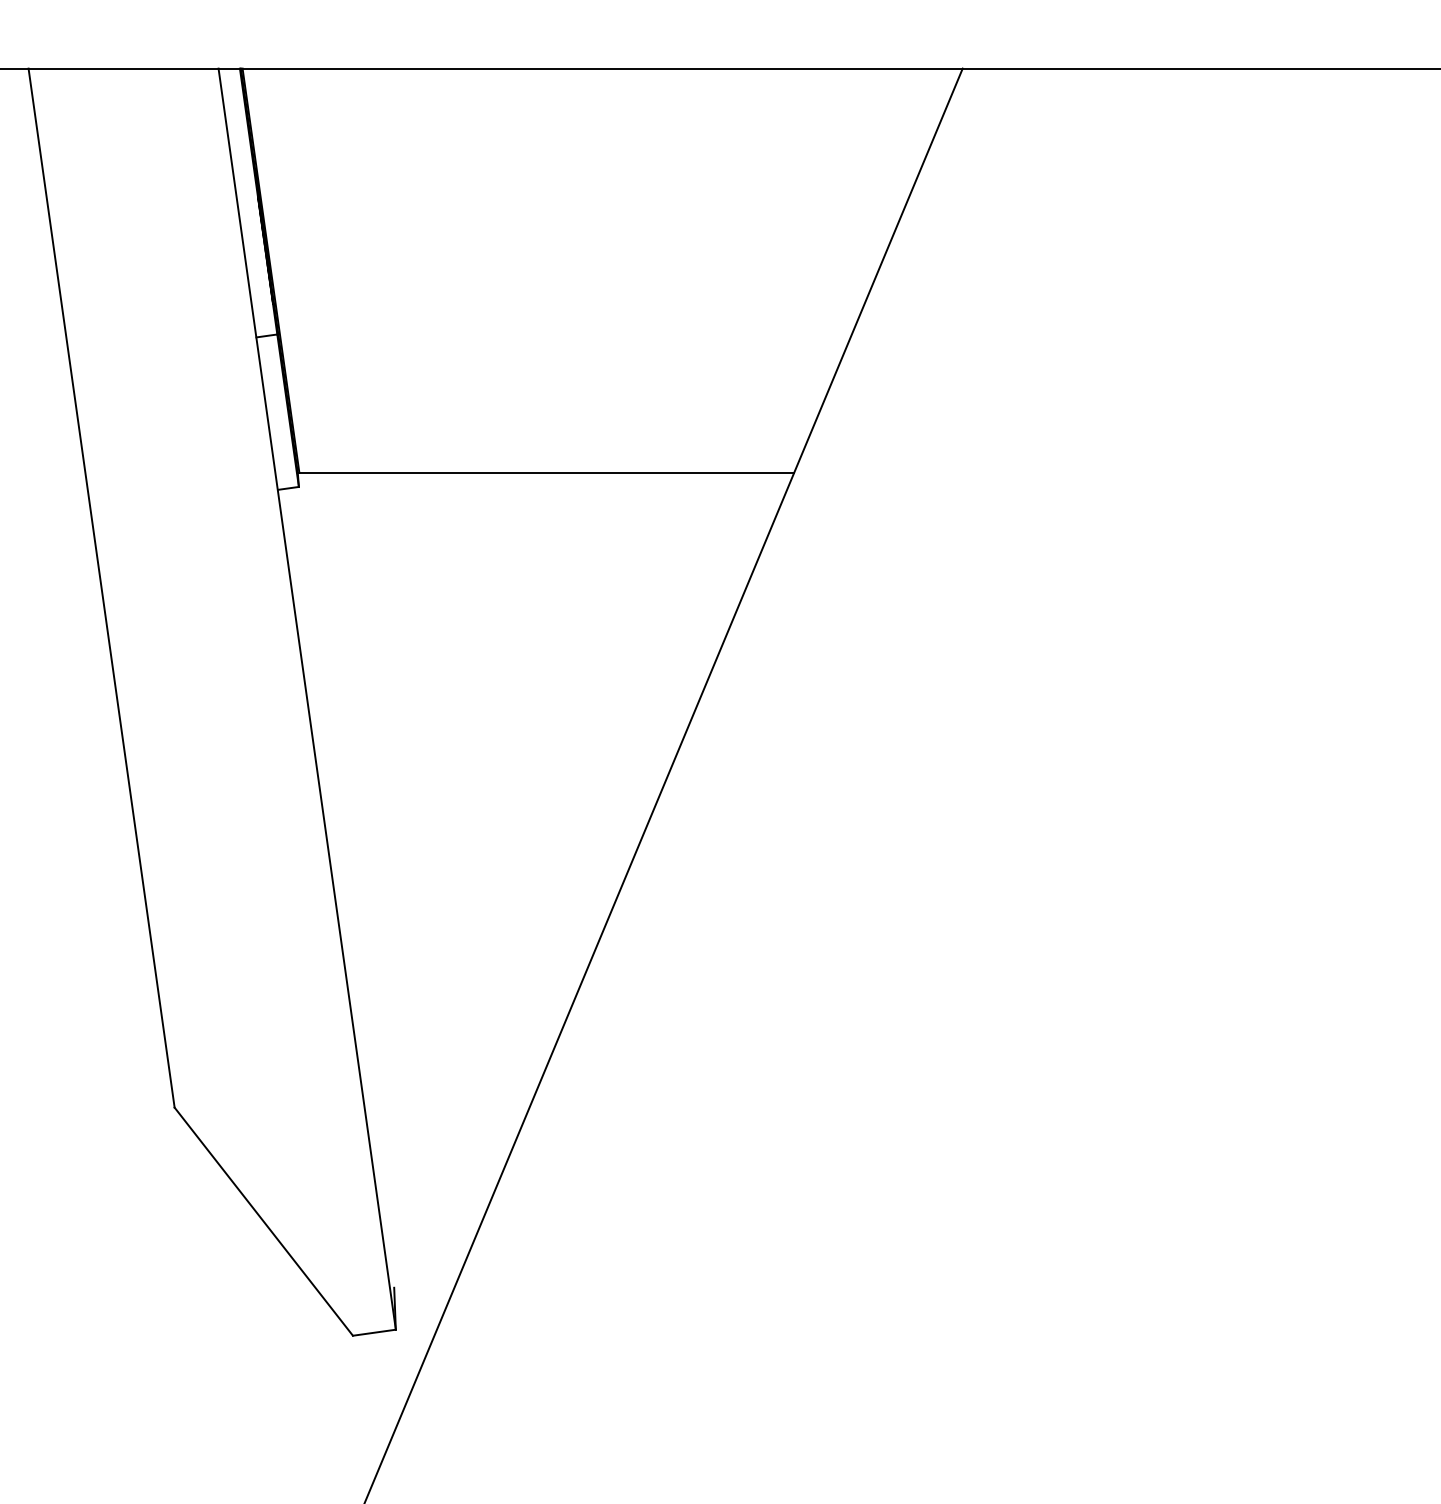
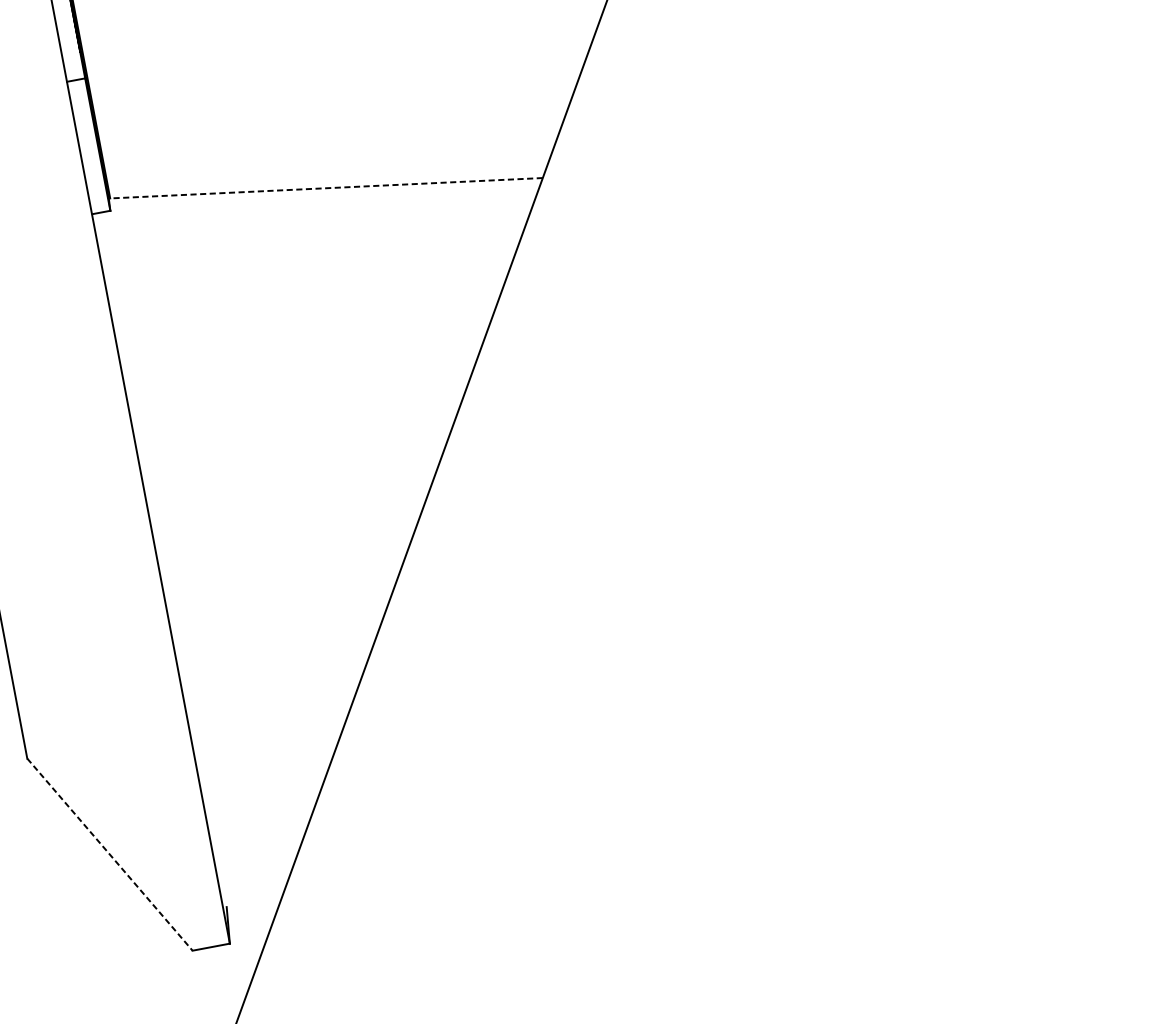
line: (546, 472) -> (326, 187), solid -> dashed
line: (263, 1221) -> (109, 854), solid -> dashed

